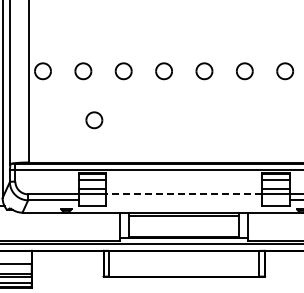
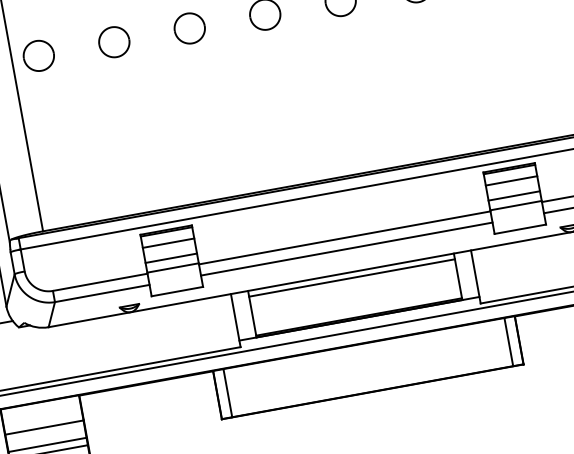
part: (94, 120) -> (151, 130), removed
line: (184, 194) -> (345, 238), dashed -> solid
line: (184, 200) -> (347, 249), added

